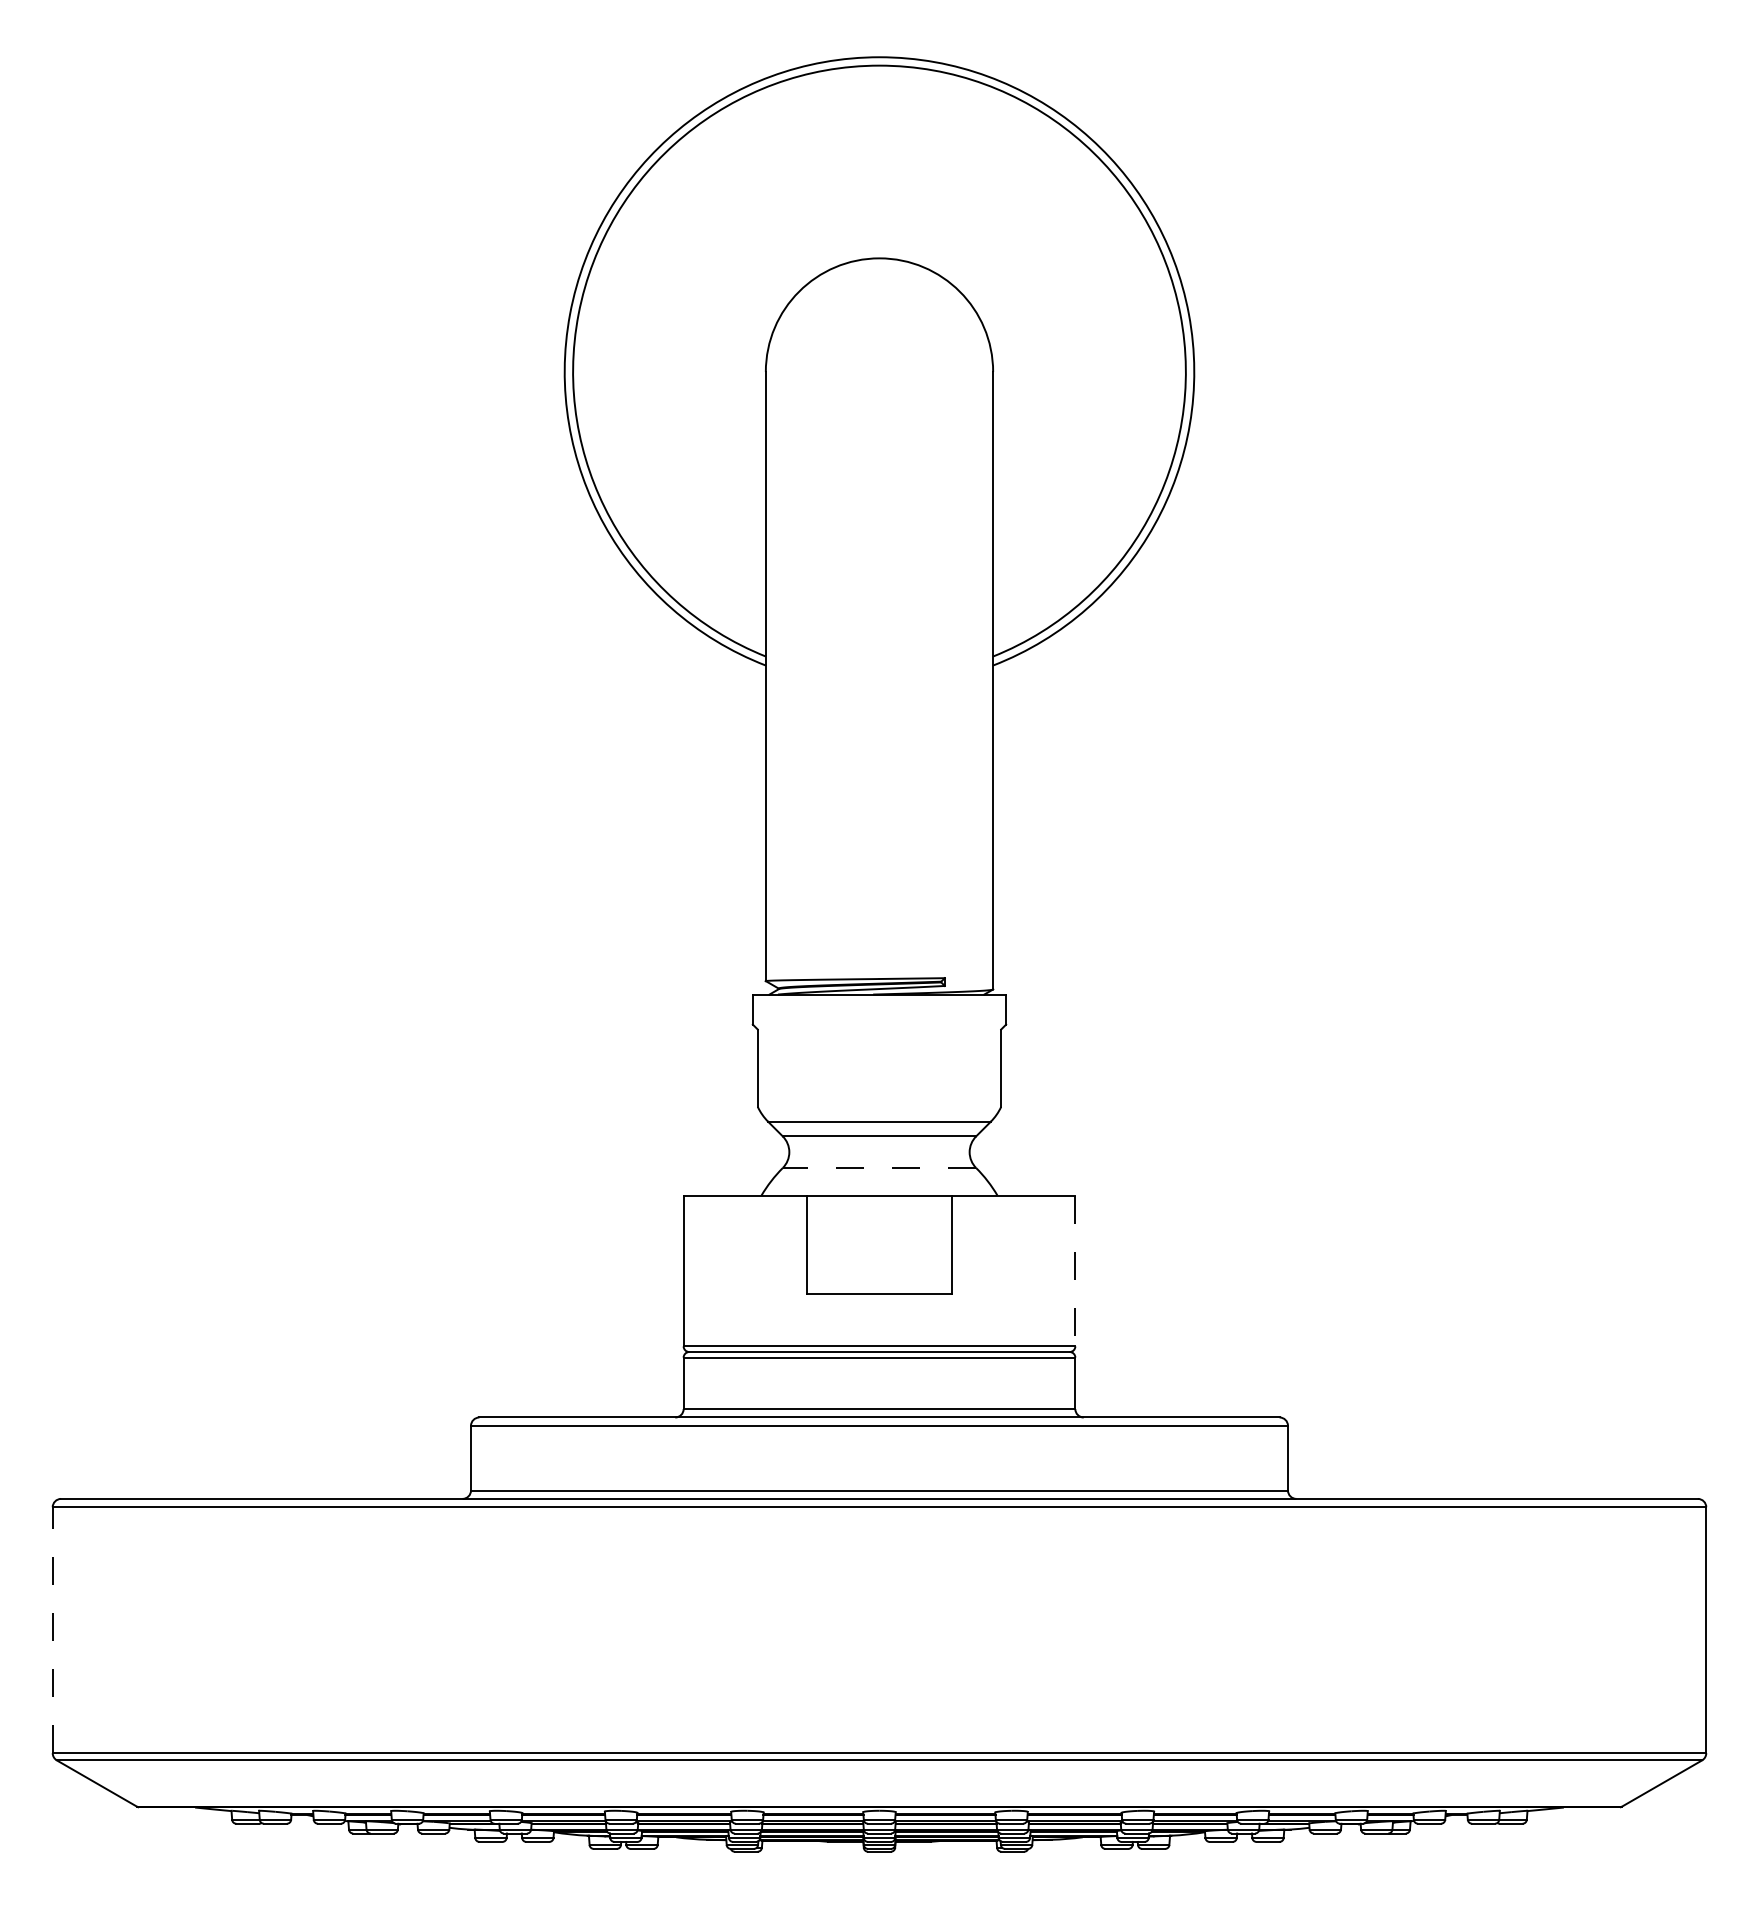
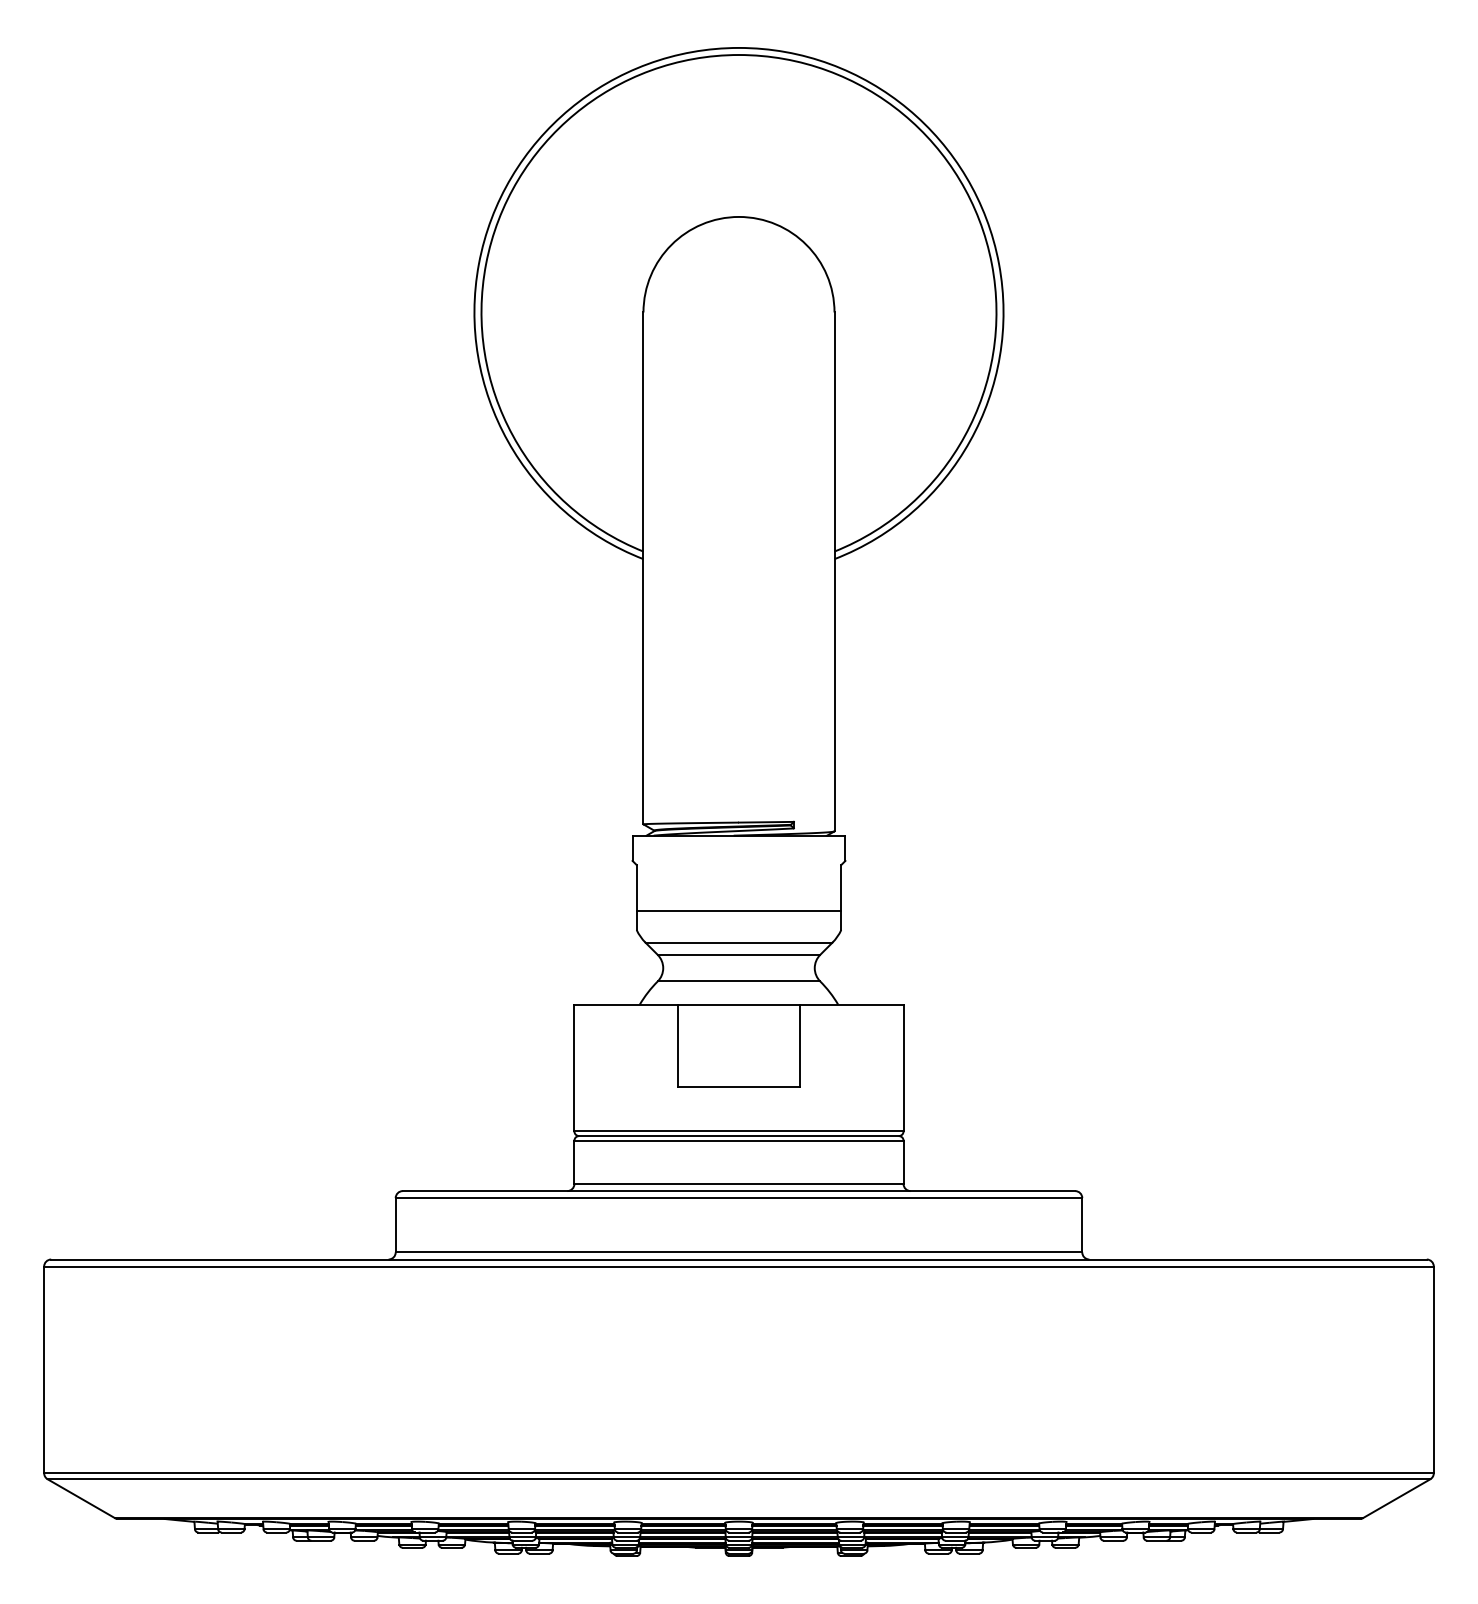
line: (879, 1084) -> (739, 911), added
line: (879, 1168) -> (739, 981), dashed -> solid
line: (1075, 1271) -> (903, 1068), dashed -> solid
line: (52, 1630) -> (43, 1370), dashed -> solid

